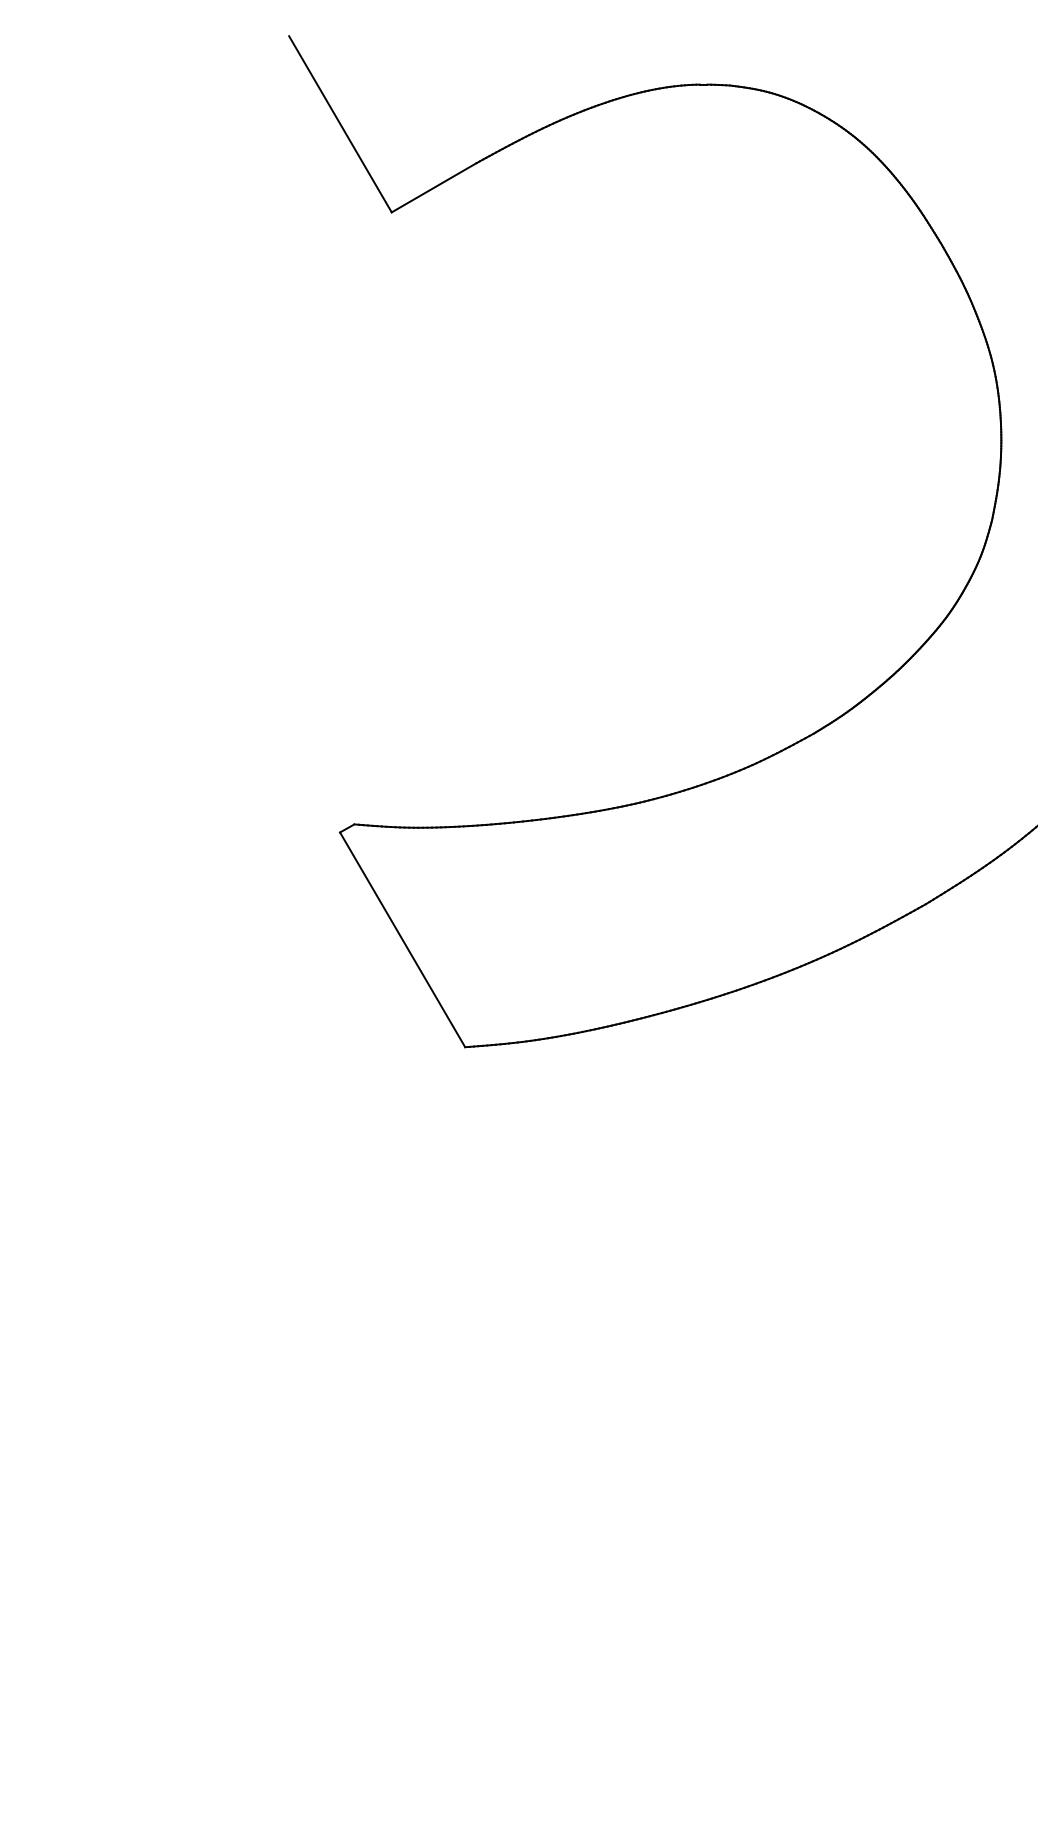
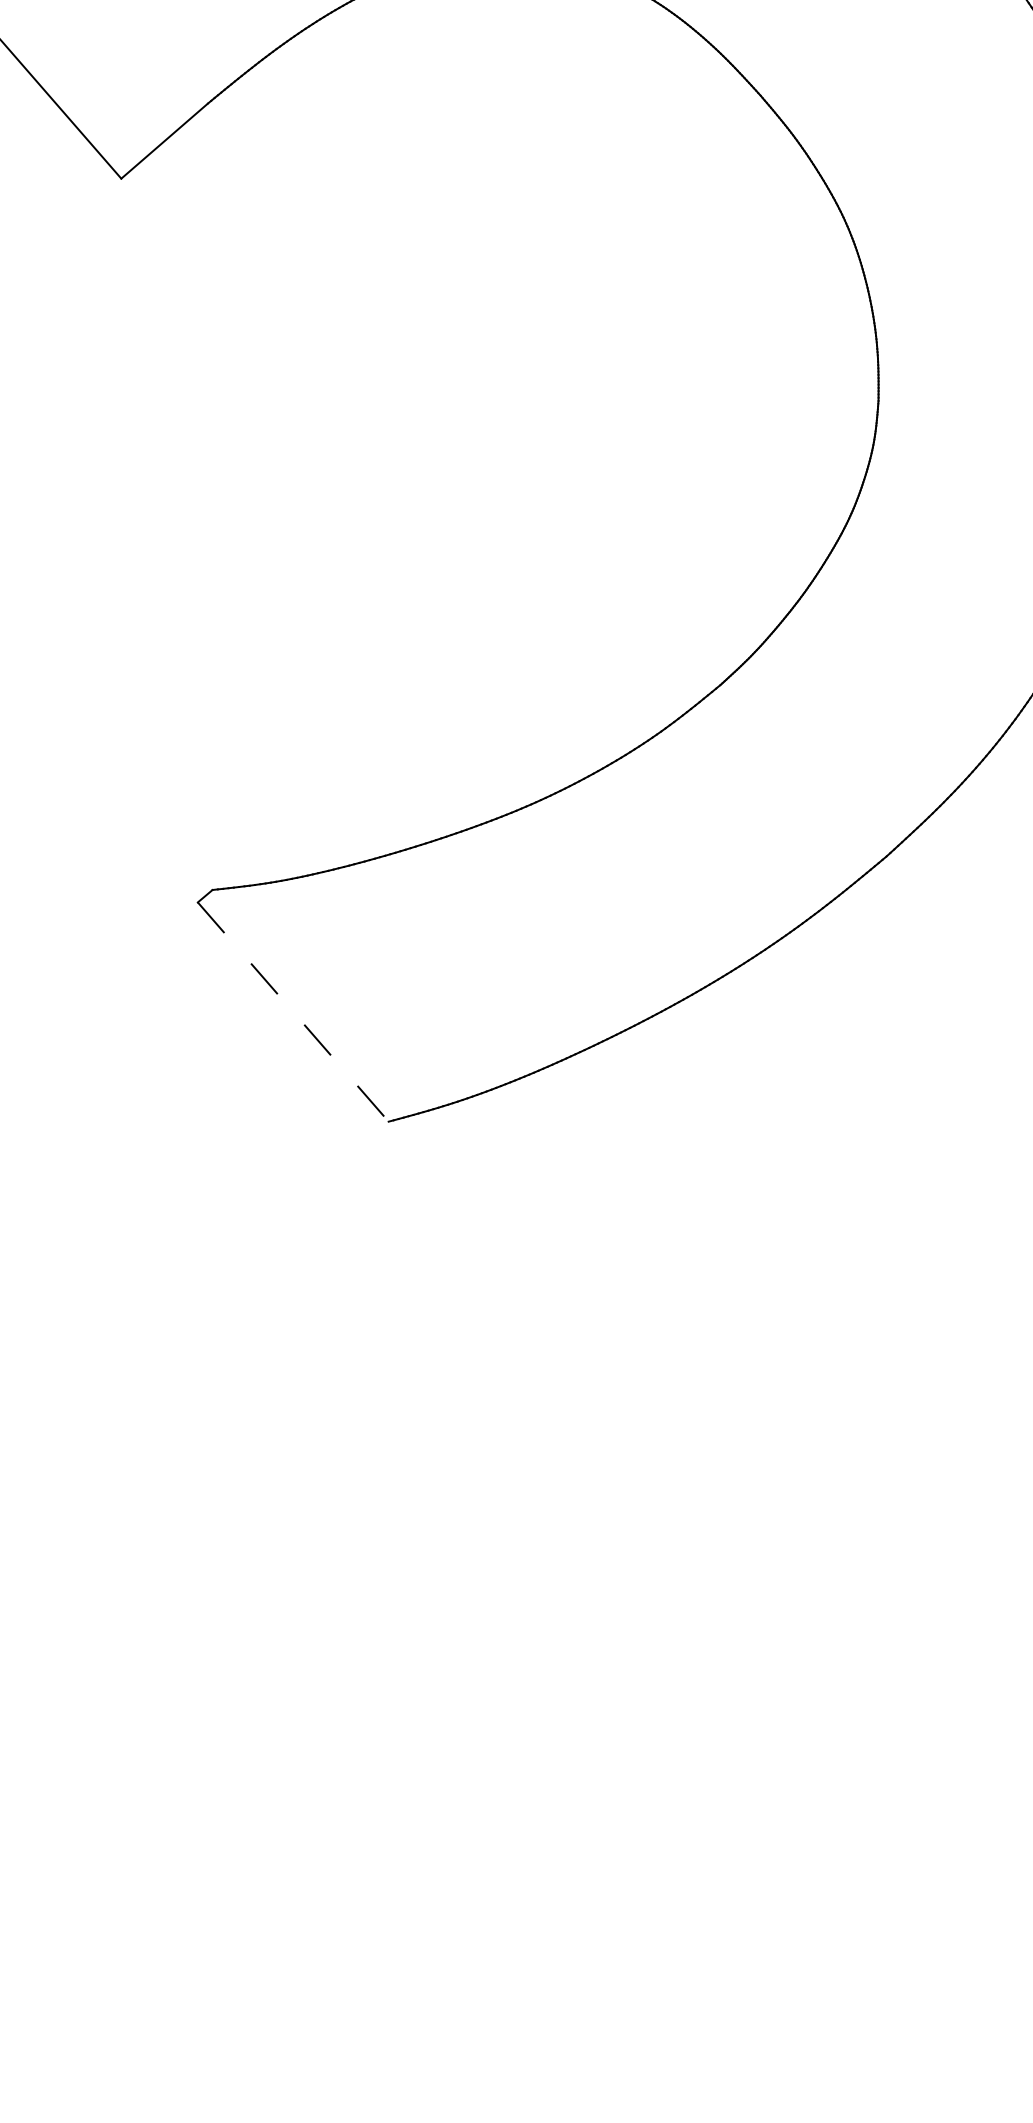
line: (402, 940) -> (293, 1012), solid -> dashed

